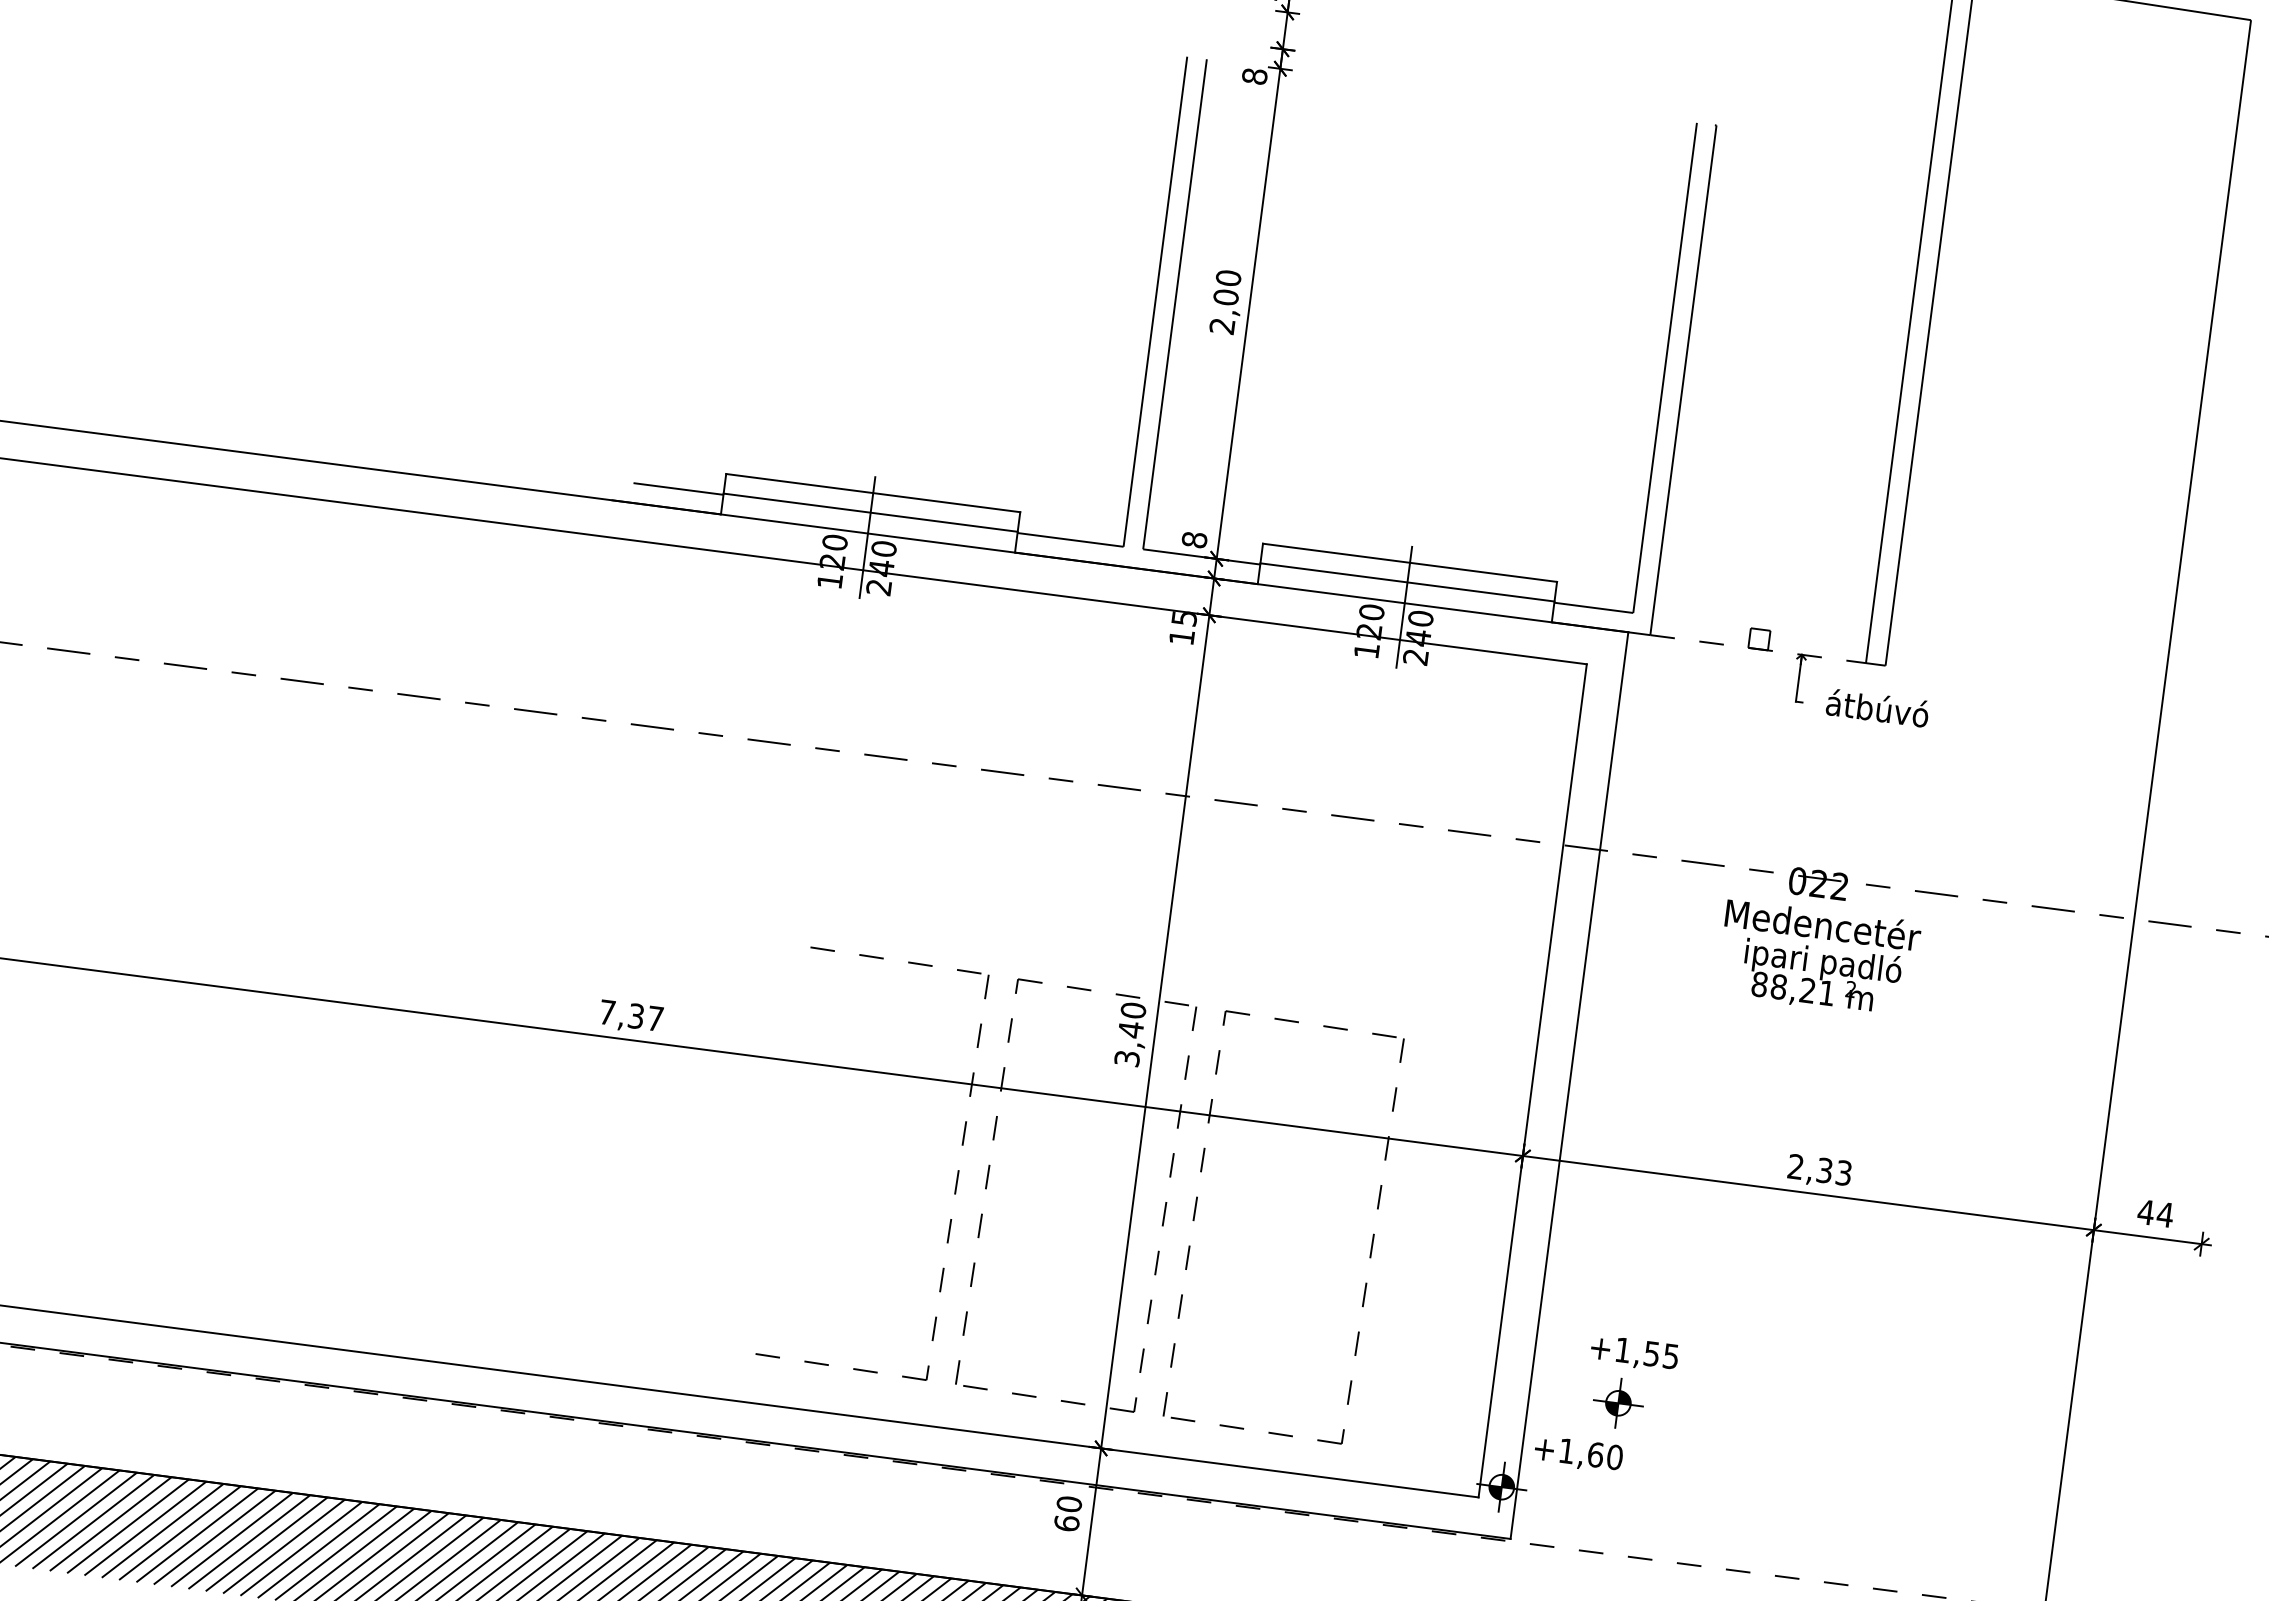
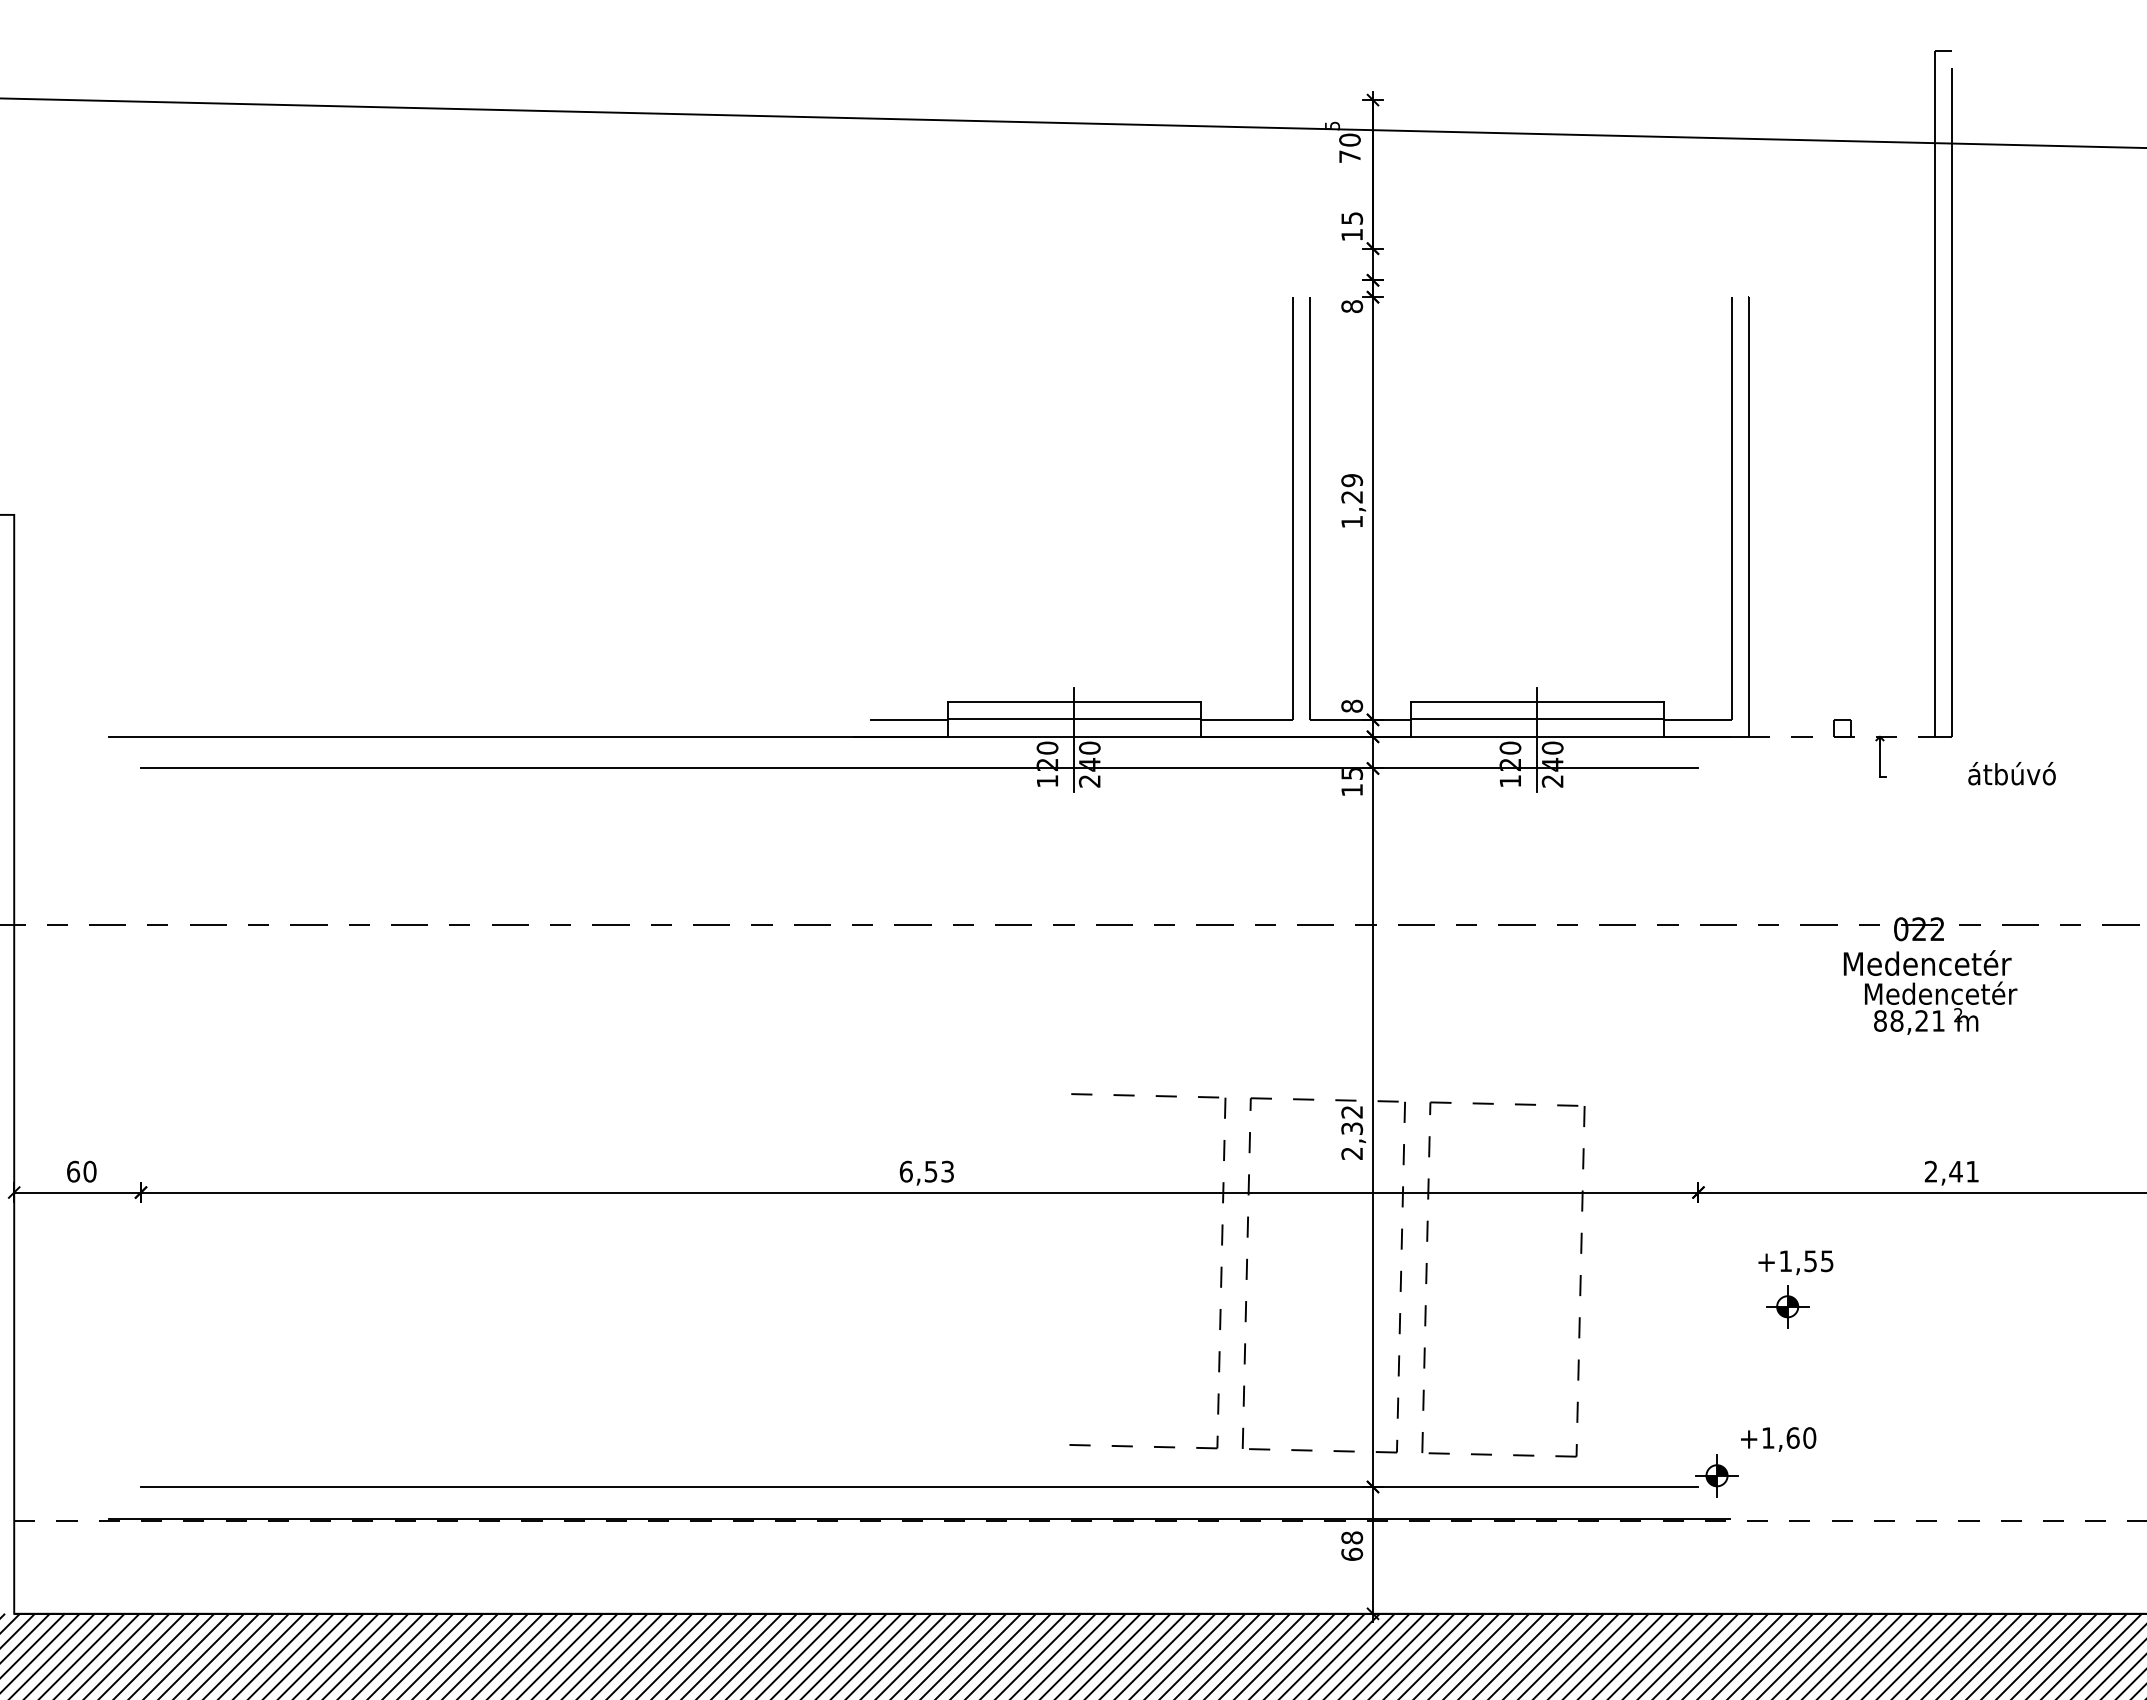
text: (1225, 302) -> (1352, 501), 2,00 -> 1,29
text: (1877, 707) -> (2011, 773), moved
text: (1833, 963) -> (1940, 995), ipari padló -> Medencetér
text: (630, 1015) -> (926, 1171), 7,37 -> 6,53
text: (1130, 1034) -> (1352, 1132), 3,40 -> 2,32
line: (1532, 1080) -> (1698, 1127), removed
line: (1569, 1085) -> (1730, 1127), removed
text: (1833, 1171) -> (1963, 1171), 2,33 -> 2,41
part: (1621, 1383) -> (1788, 1289), moved
text: (1068, 1503) -> (1351, 1537), 60 -> 68

